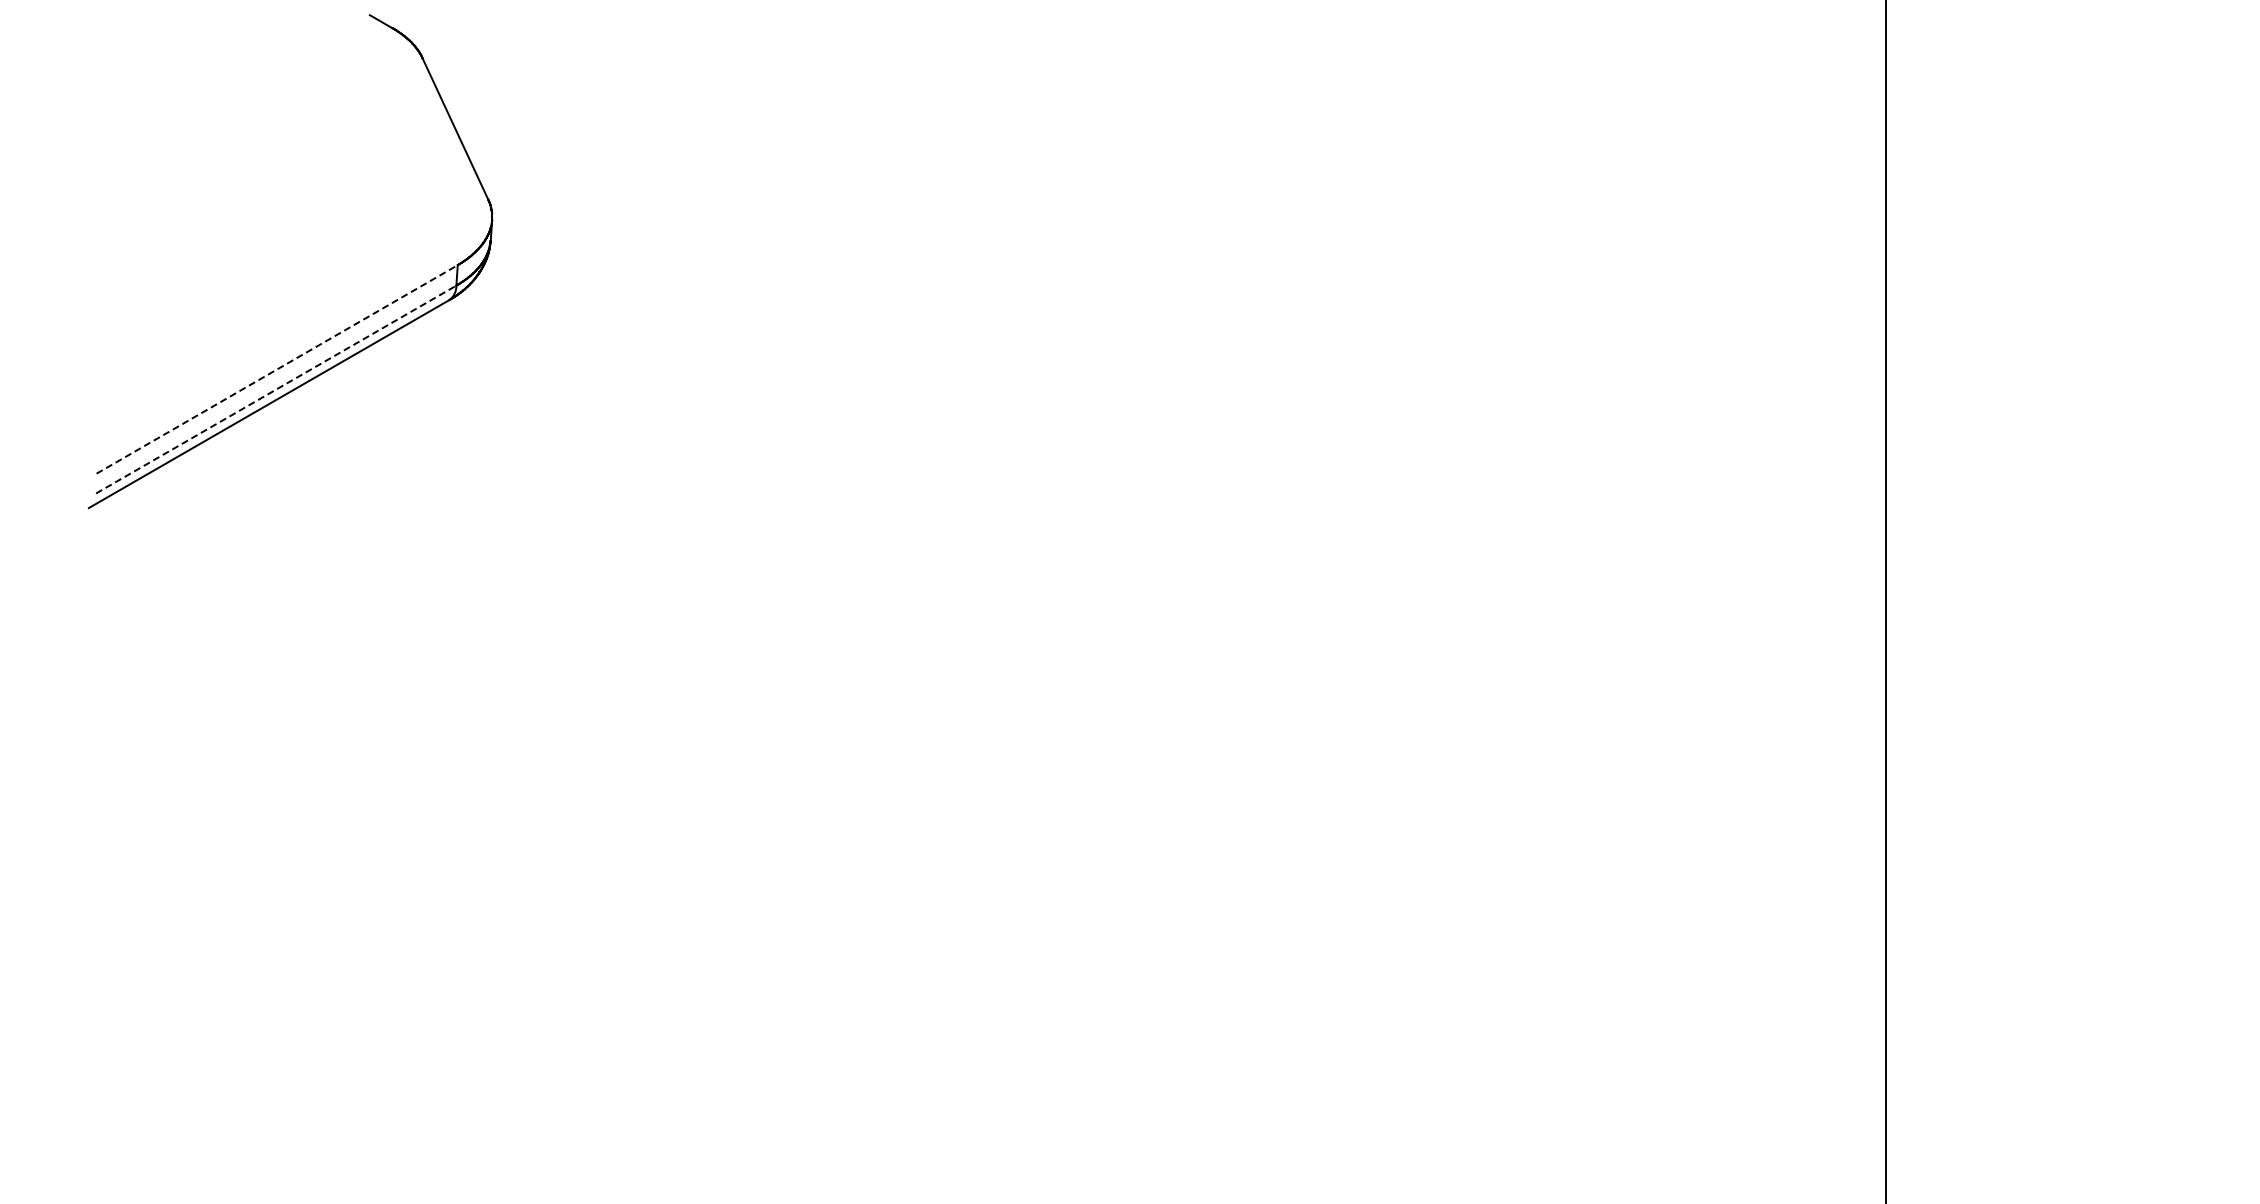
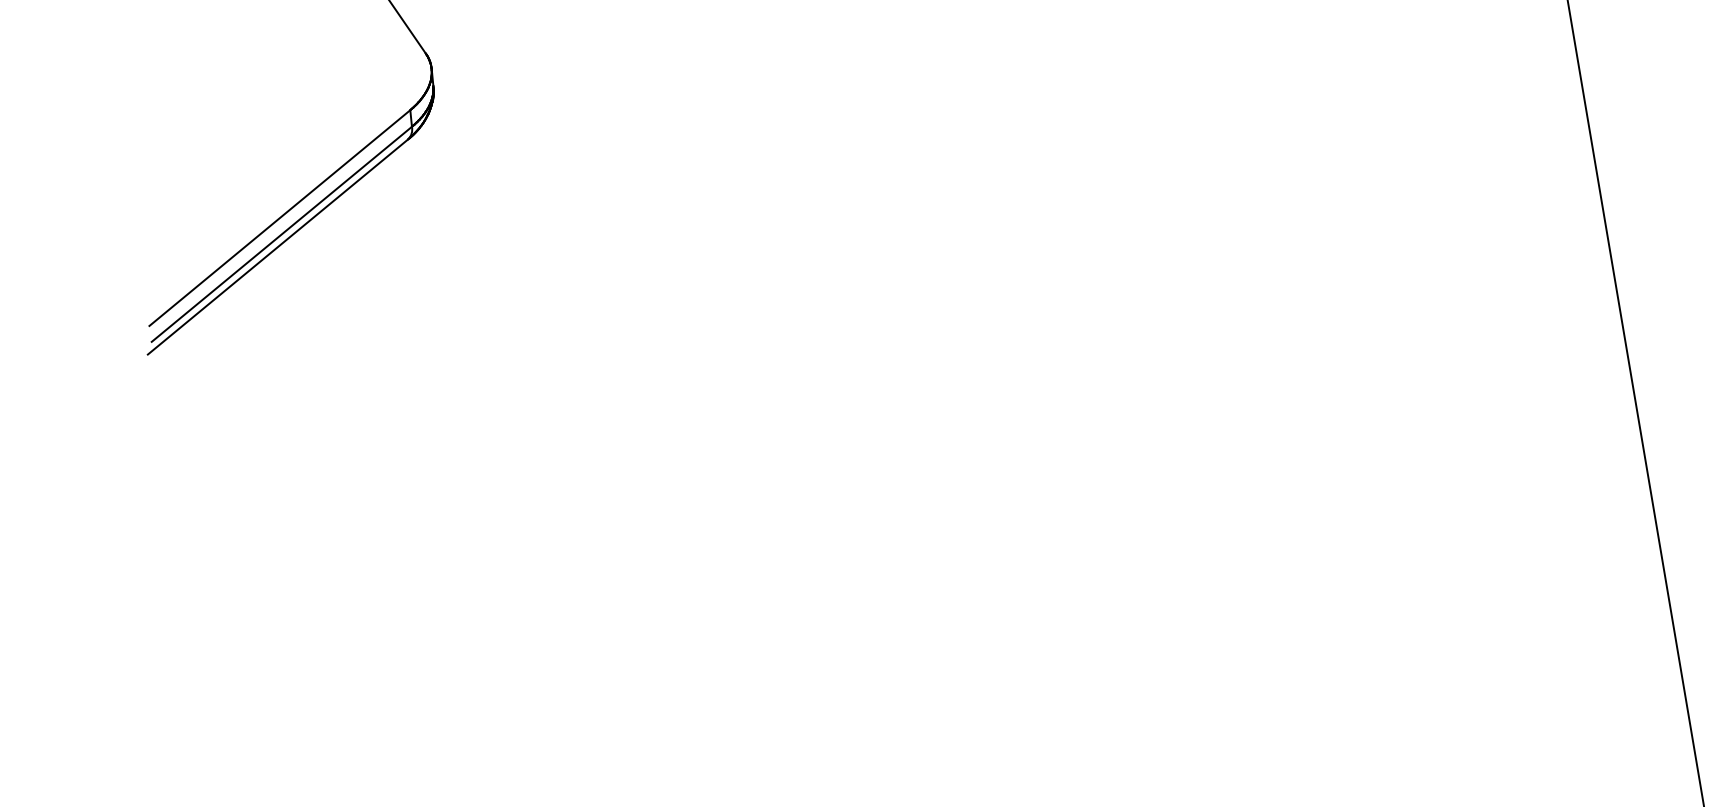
line: (277, 369) -> (280, 218), dashed -> solid
line: (276, 389) -> (282, 234), dashed -> solid

